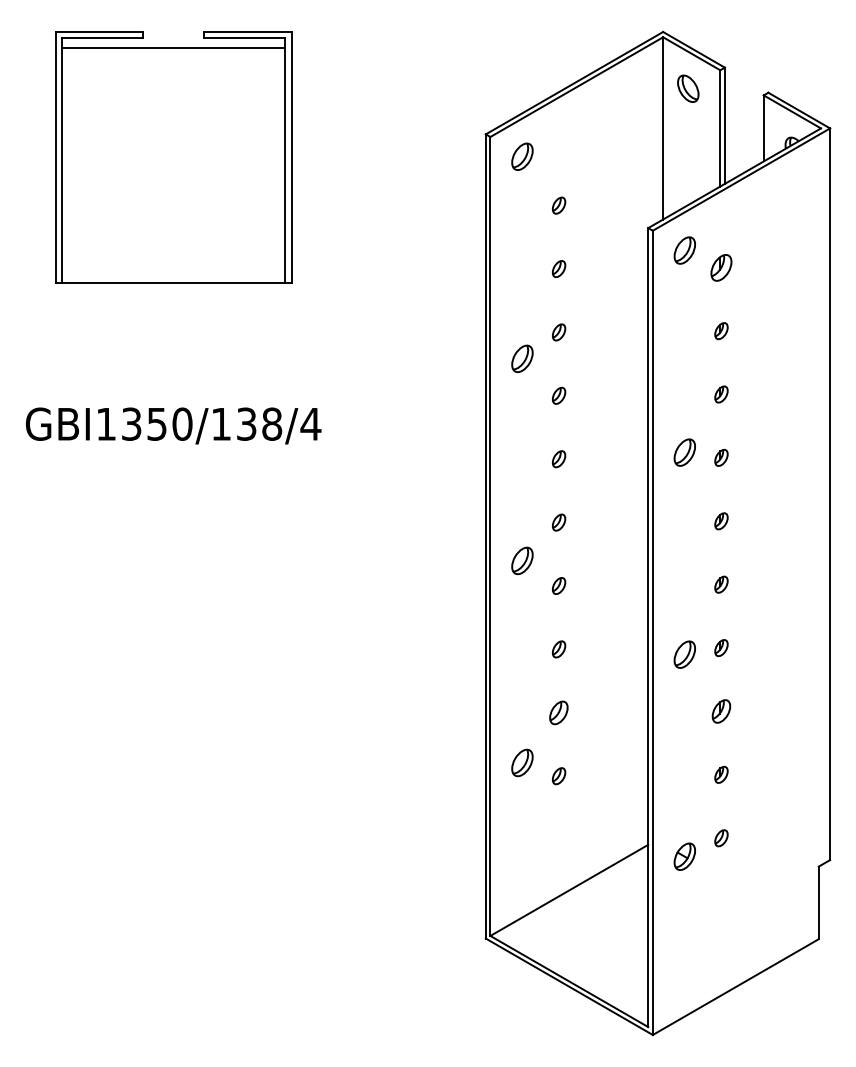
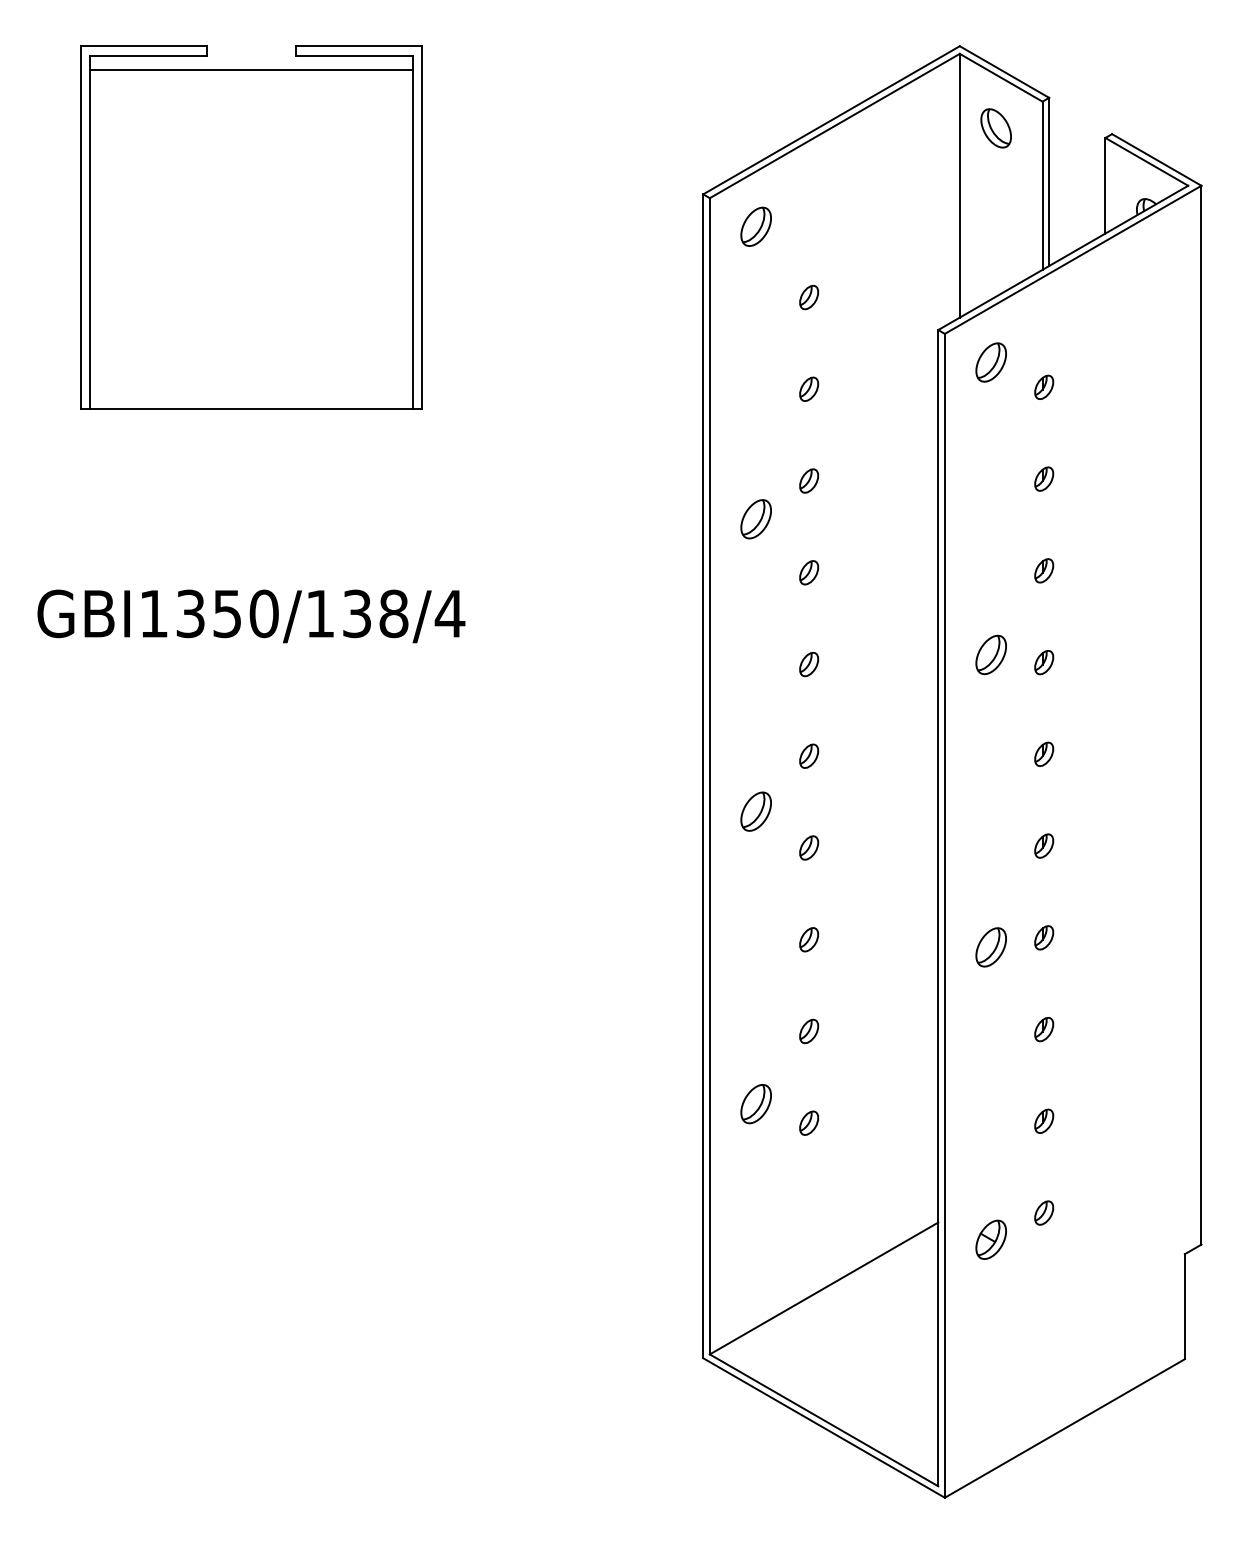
part: (721, 267) -> (1044, 387), size x0.62
part: (721, 711) -> (1044, 1029), size x0.71
part: (559, 712) -> (809, 1031), size x0.71

